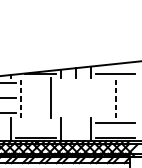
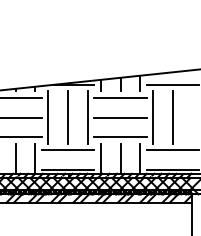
line: (75, 83) -> (120, 97), added
line: (20, 98) -> (48, 117), dashed -> solid
line: (36, 98) -> (68, 117), added
line: (75, 98) -> (120, 117), added
line: (100, 98) -> (153, 117), added
line: (115, 98) -> (173, 117), dashed -> solid
line: (75, 113) -> (120, 137), added
line: (35, 123) -> (67, 150), added
line: (75, 129) -> (120, 158), added

